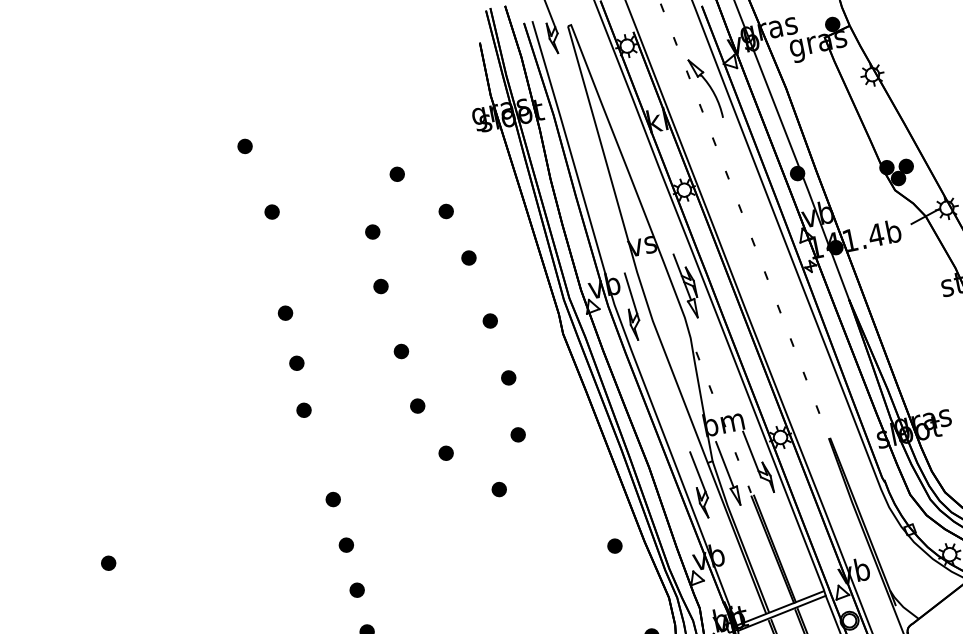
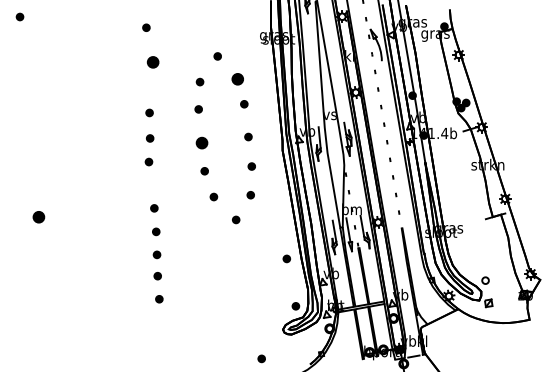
part: (445, 211) -> (237, 79), size x1.6
part: (271, 212) -> (152, 62), size x1.6
part: (401, 350) -> (202, 142), size x1.6
part: (107, 562) -> (38, 216), size x1.6

